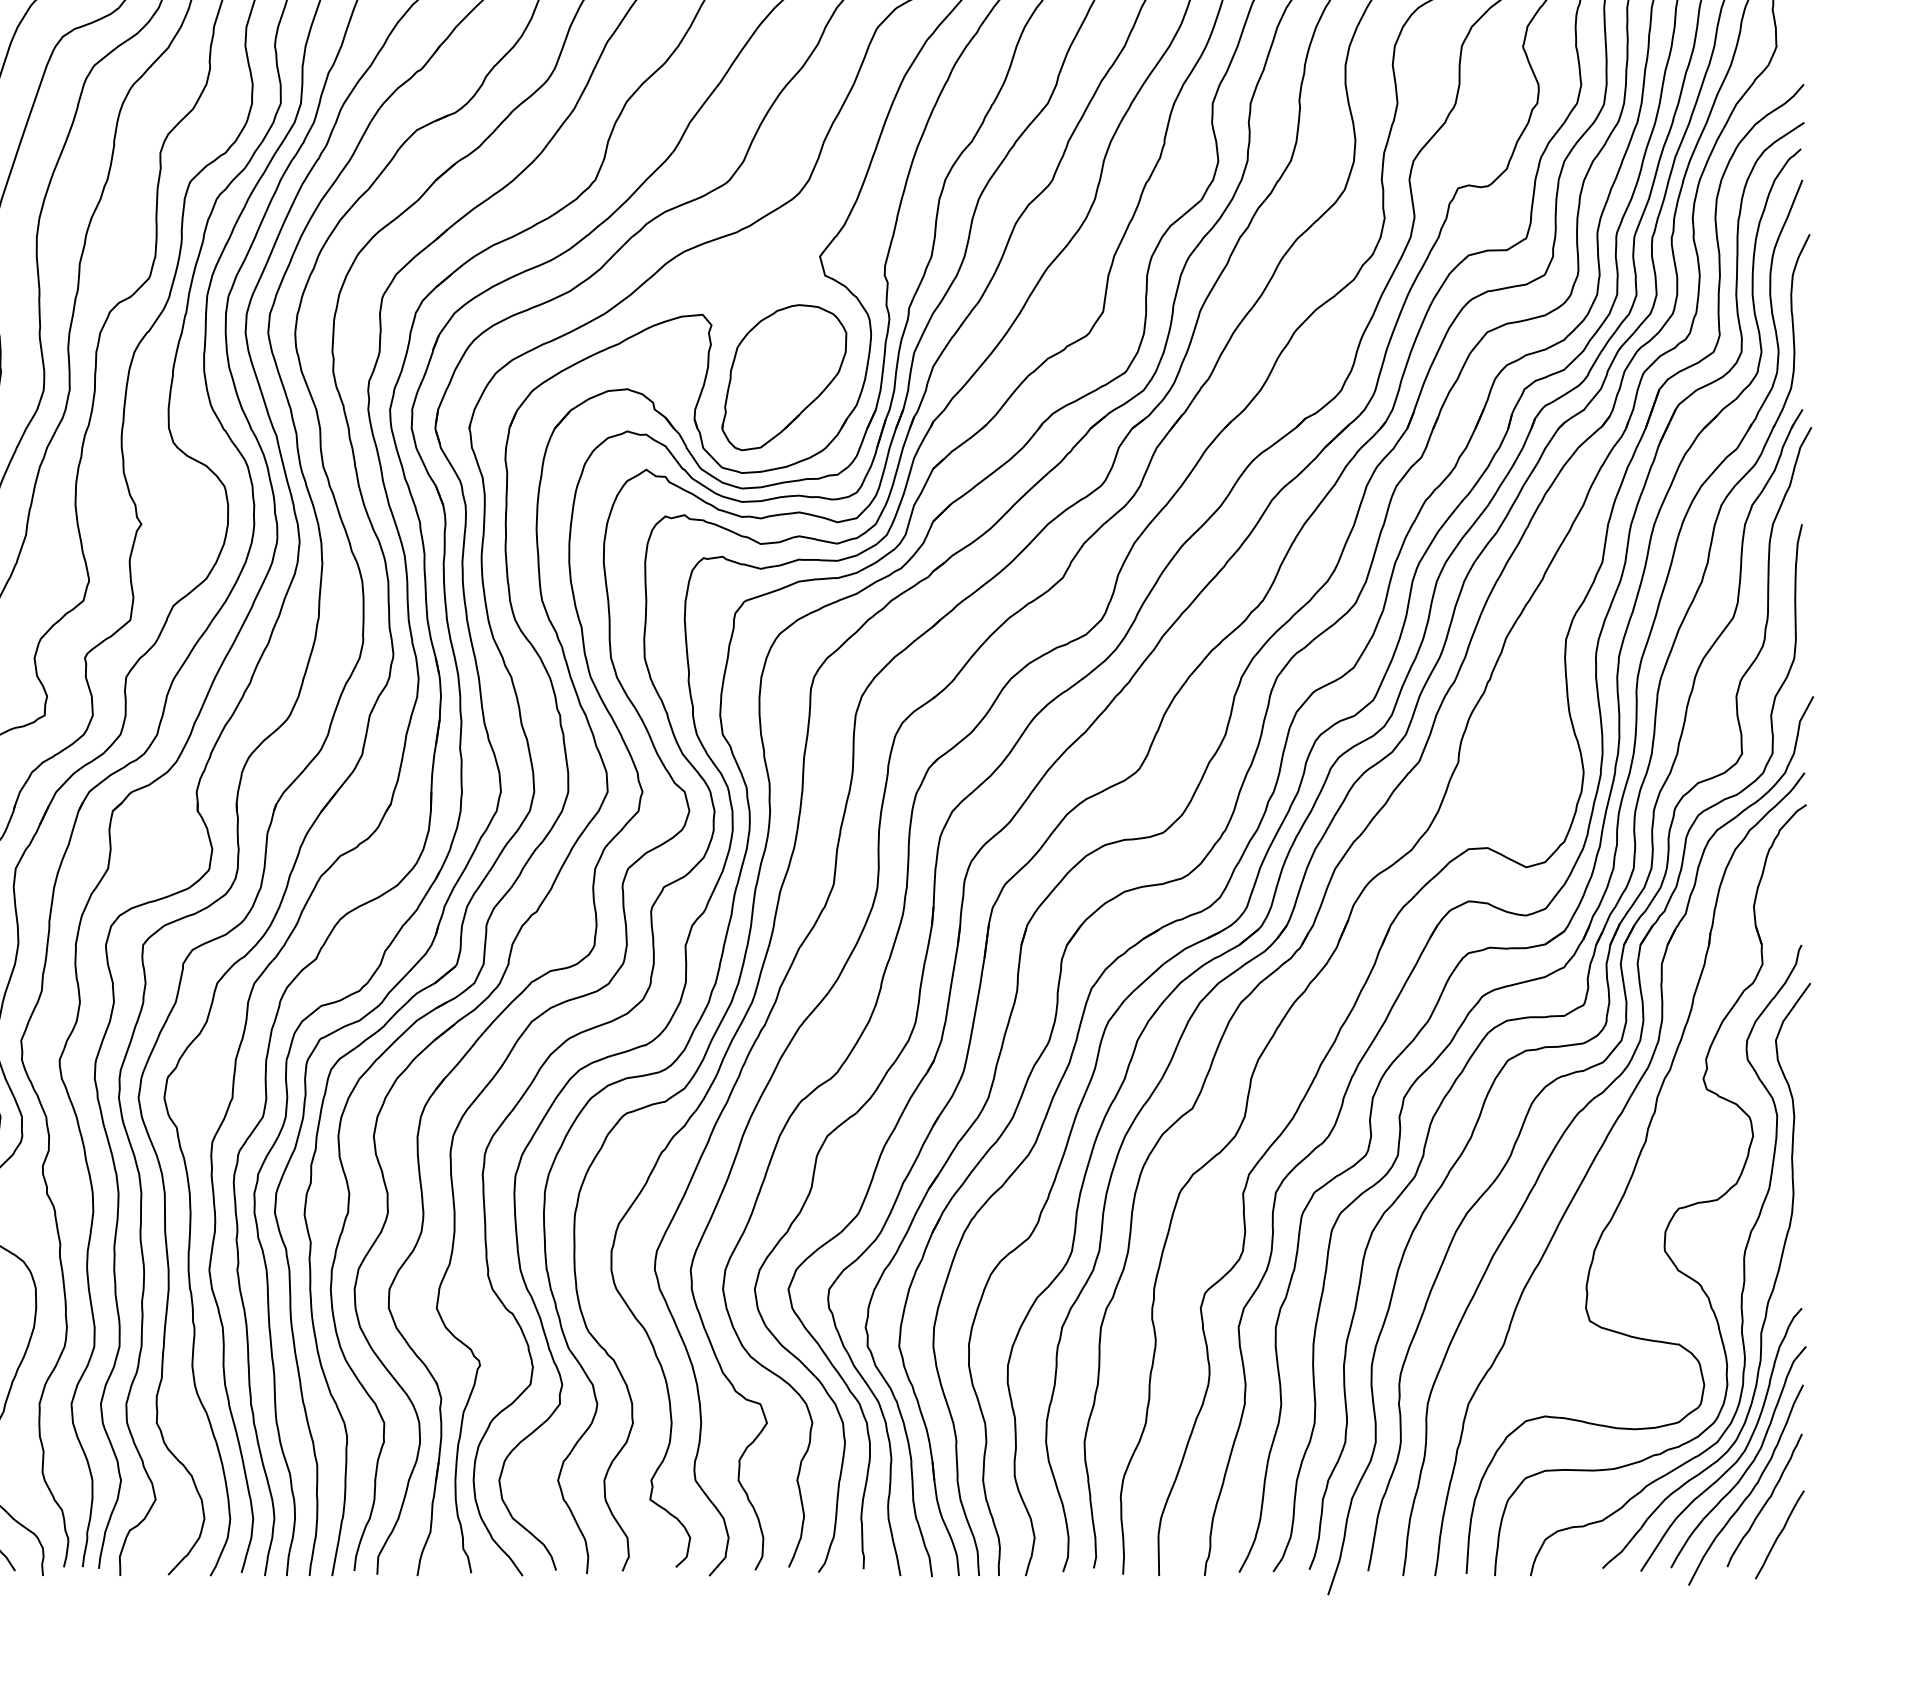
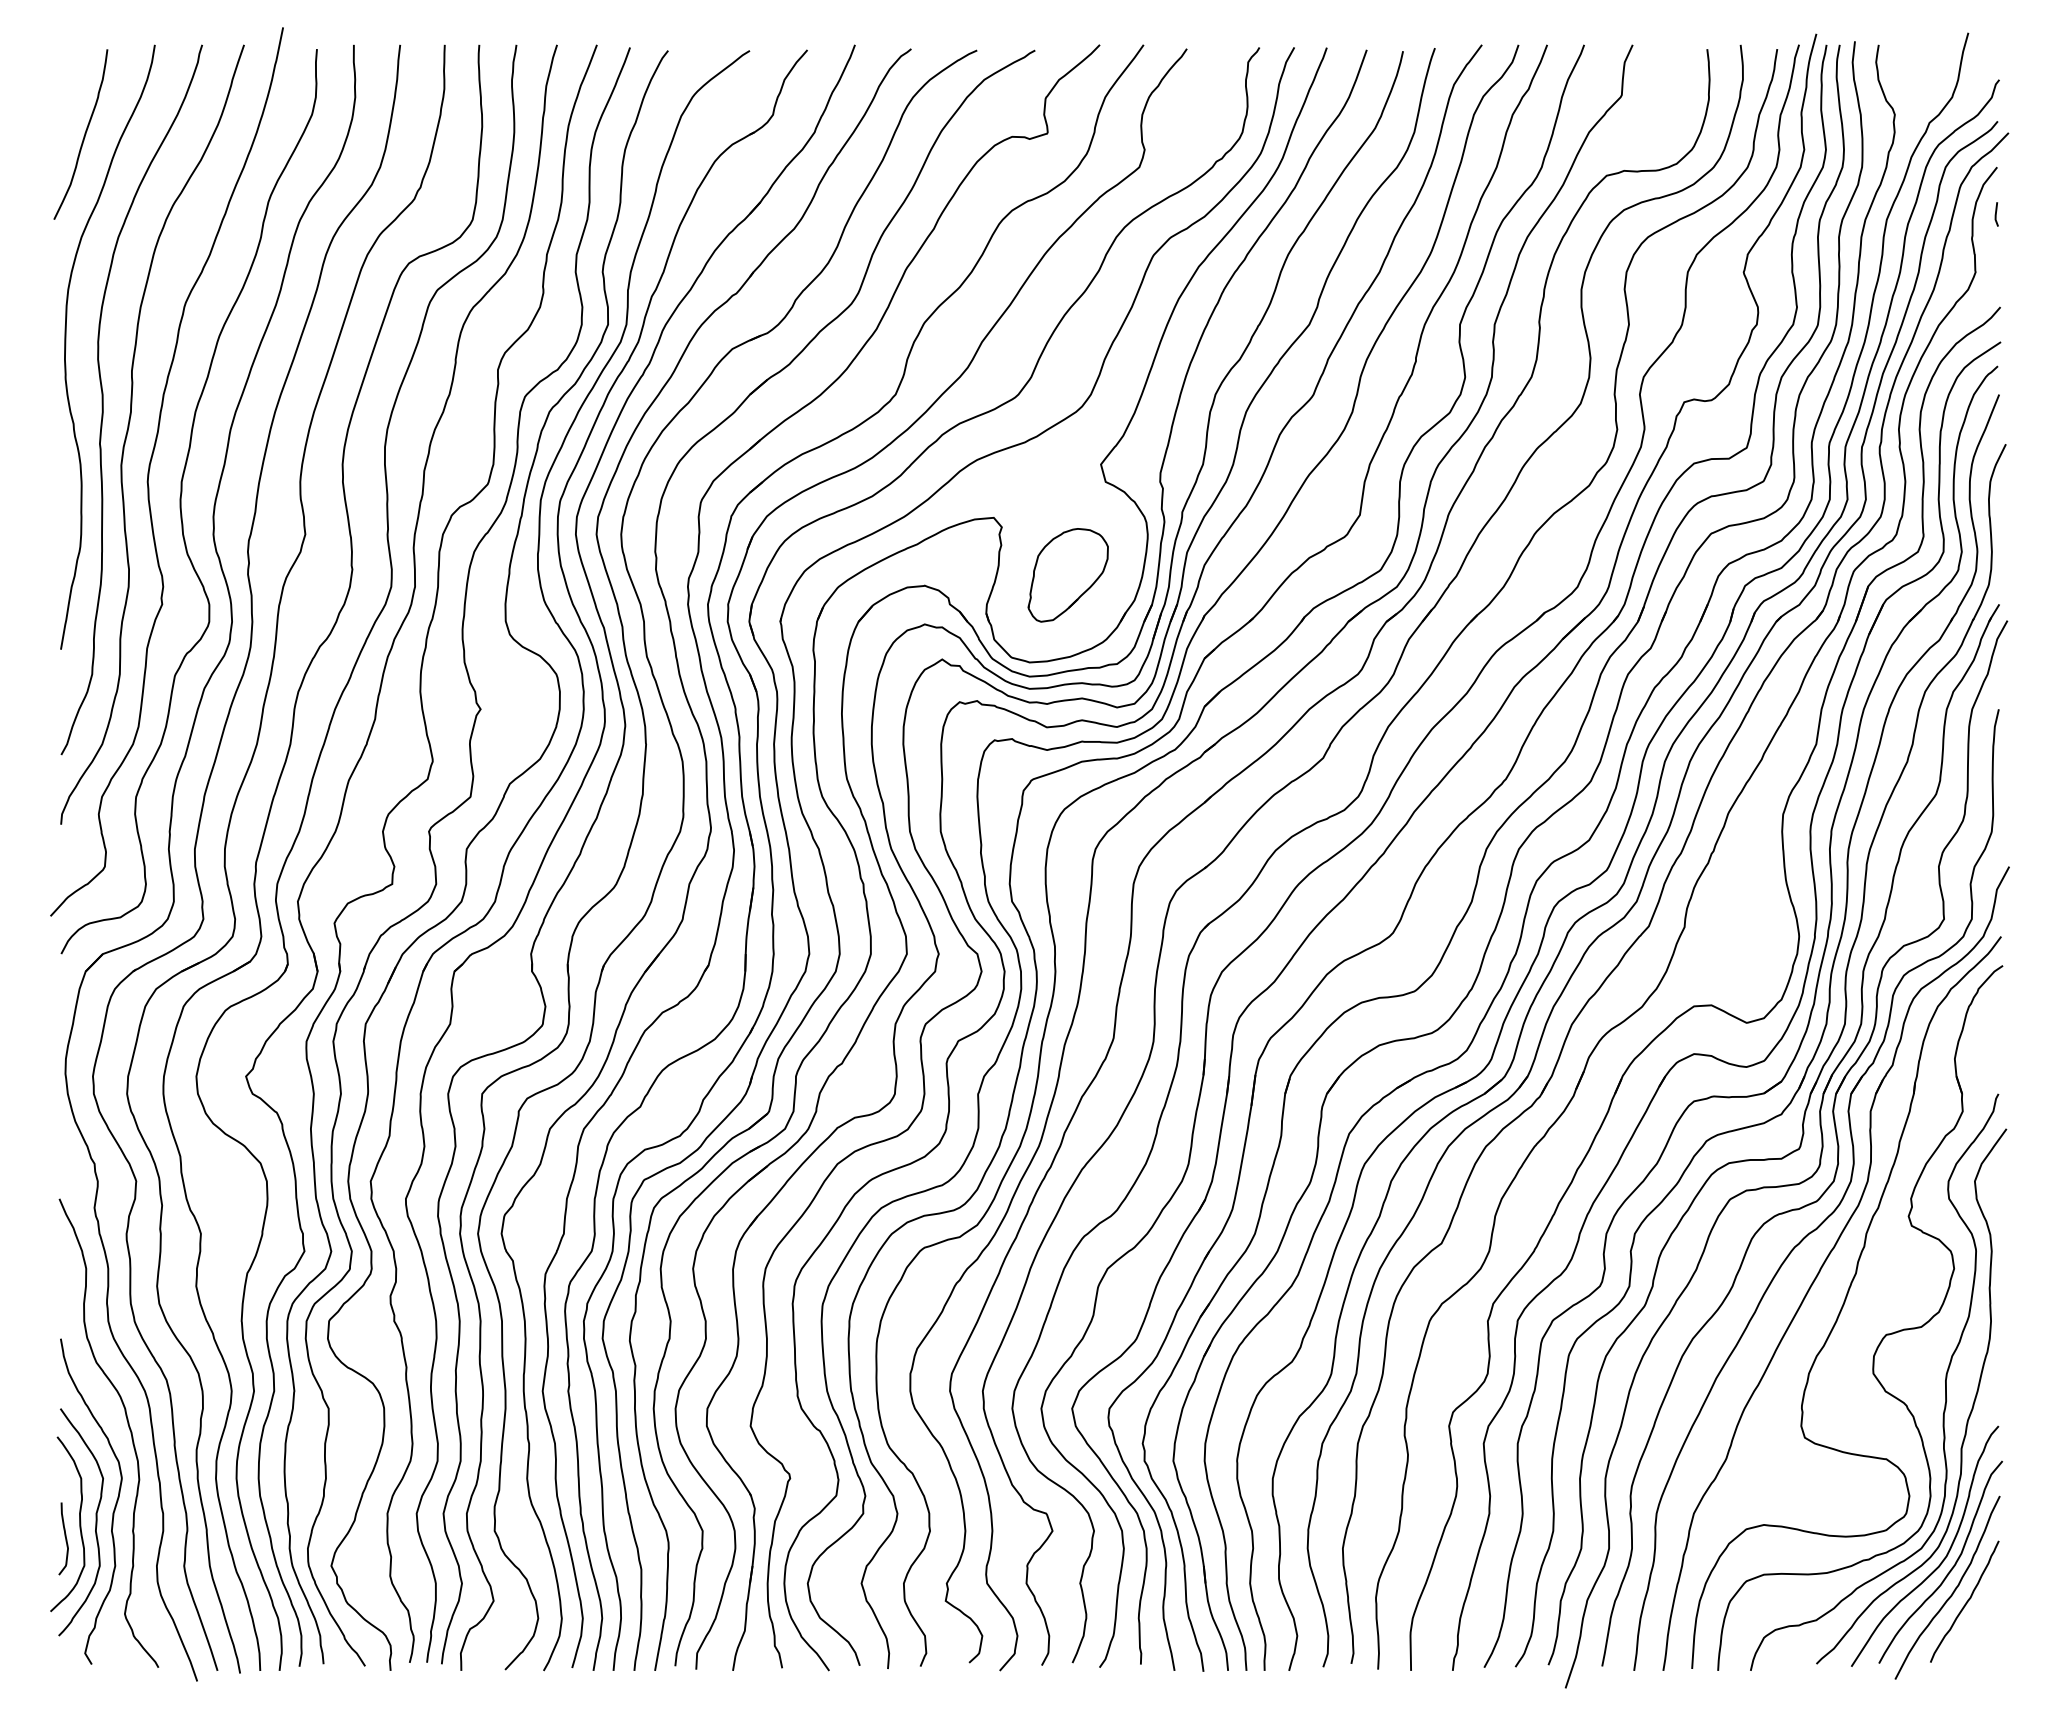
part: (783, 377) -> (1067, 575), size x0.7
line: (1779, 1534) -> (1978, 1632), removed

